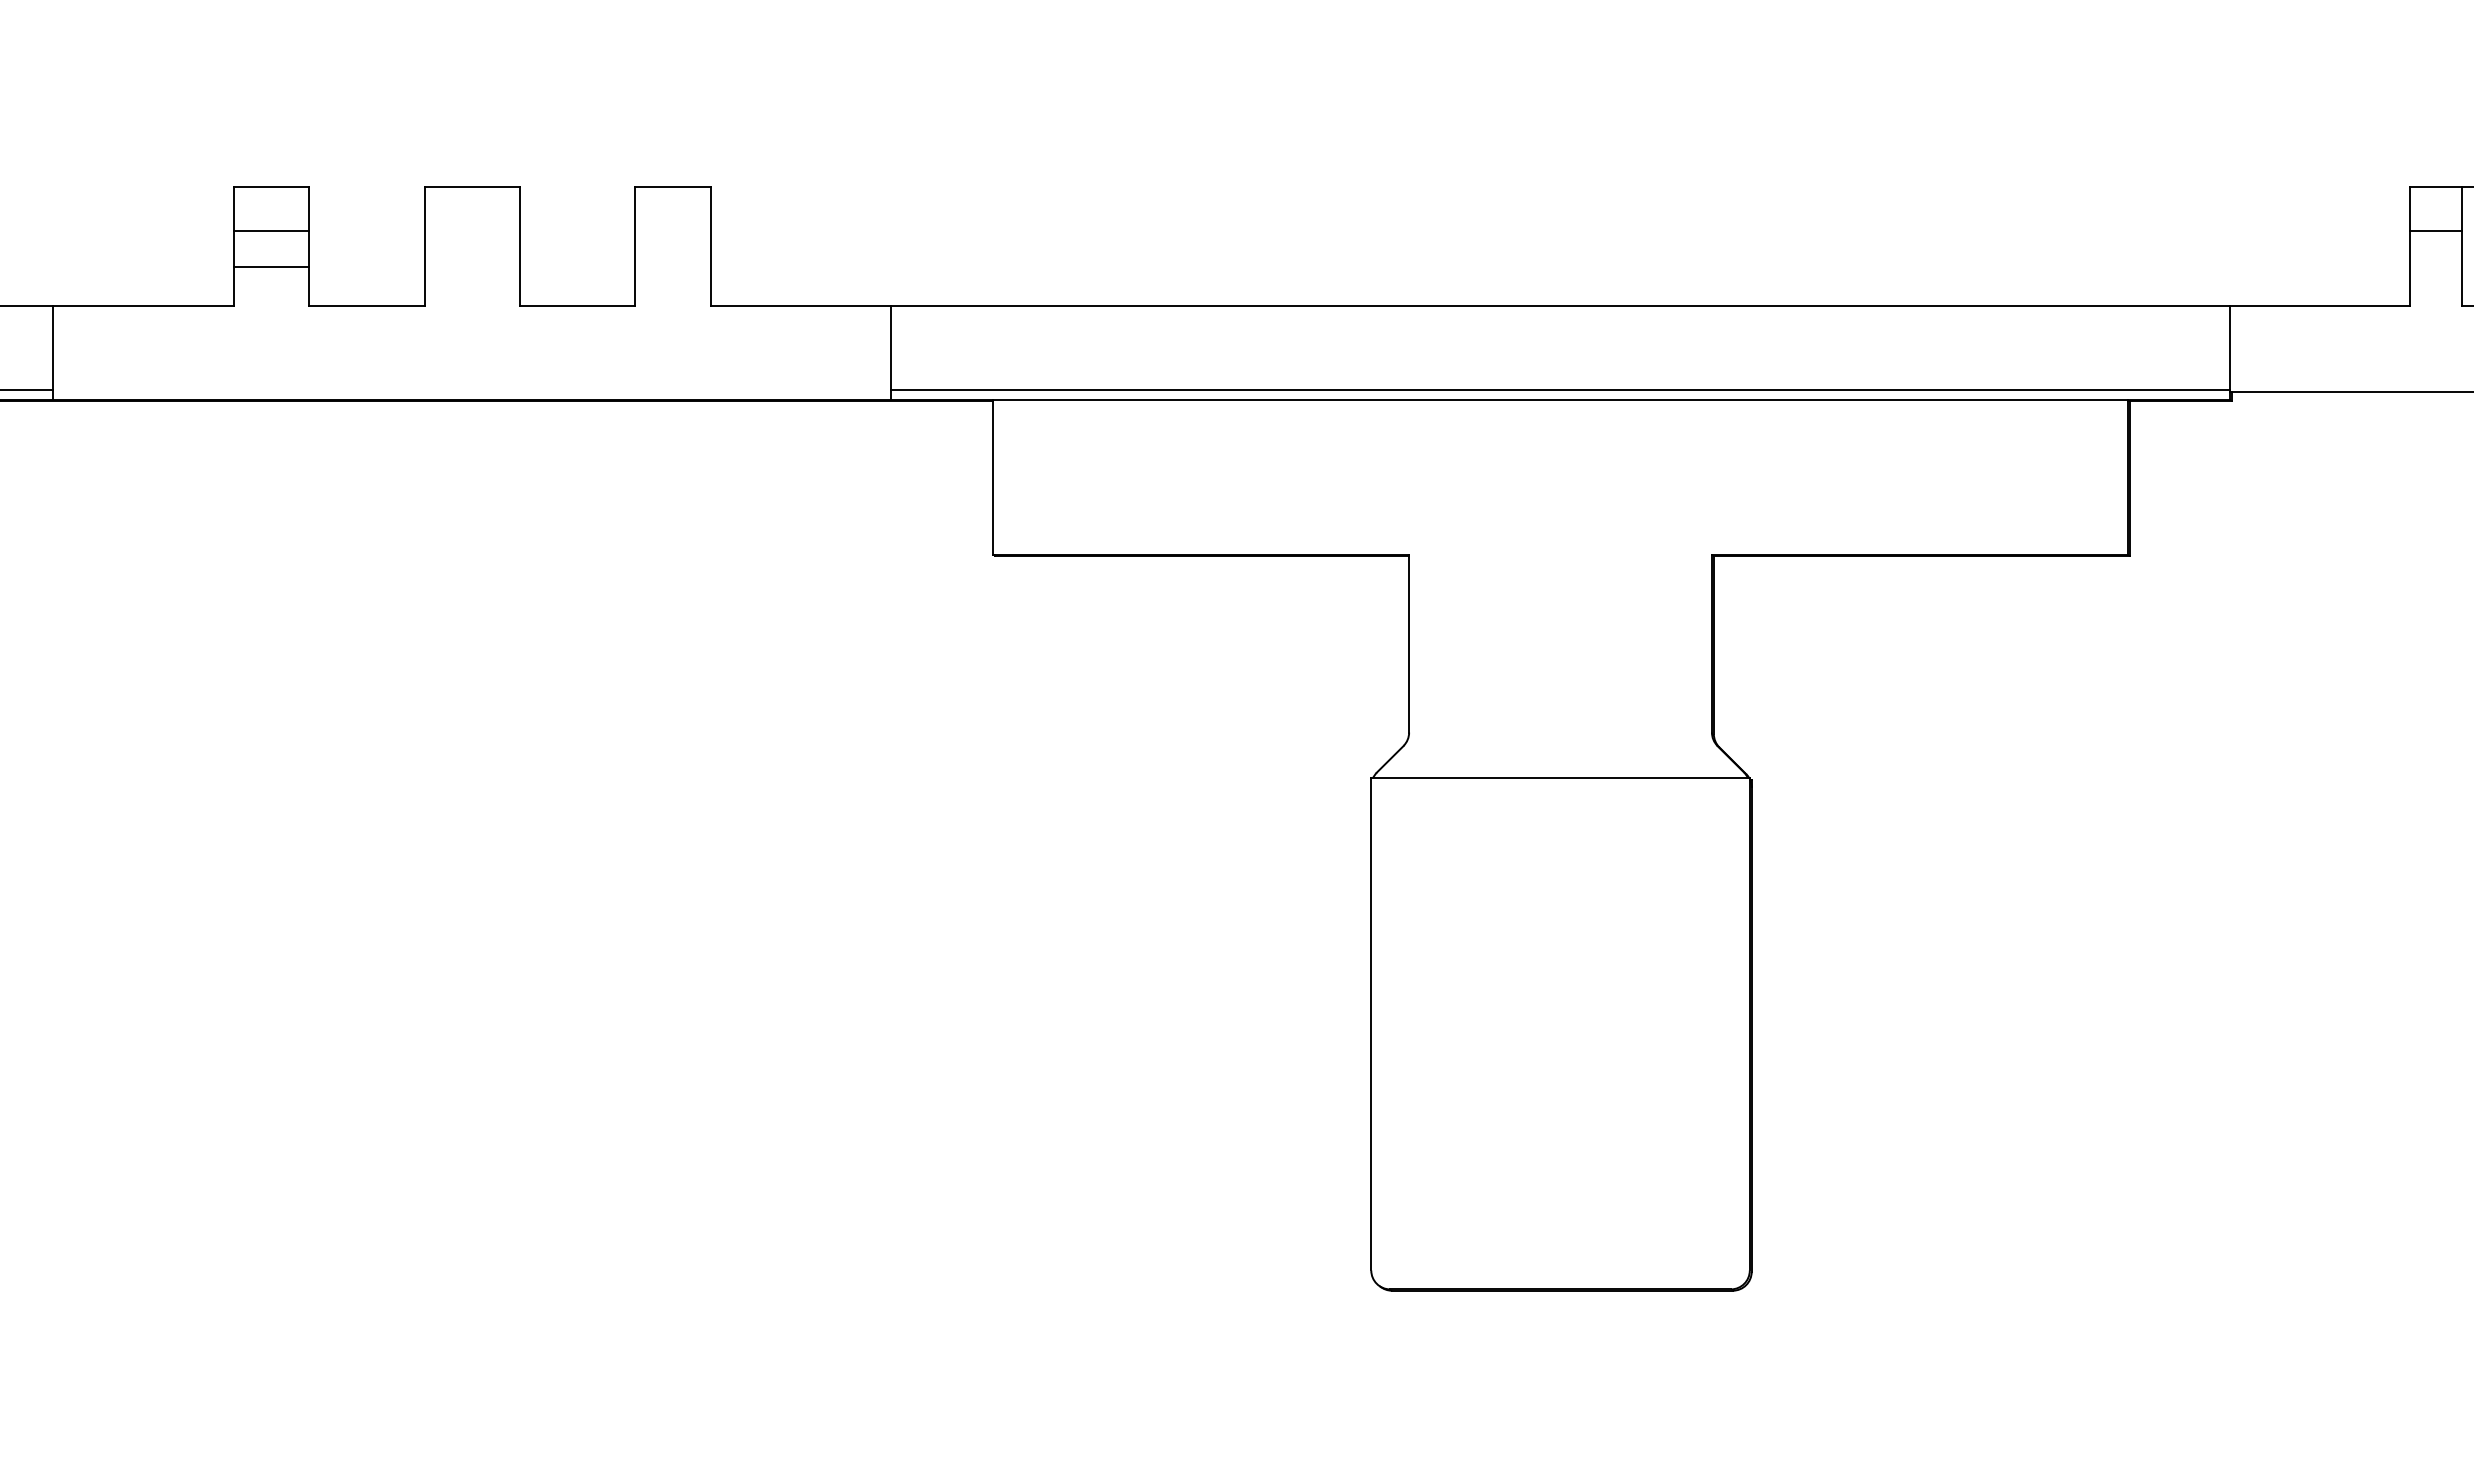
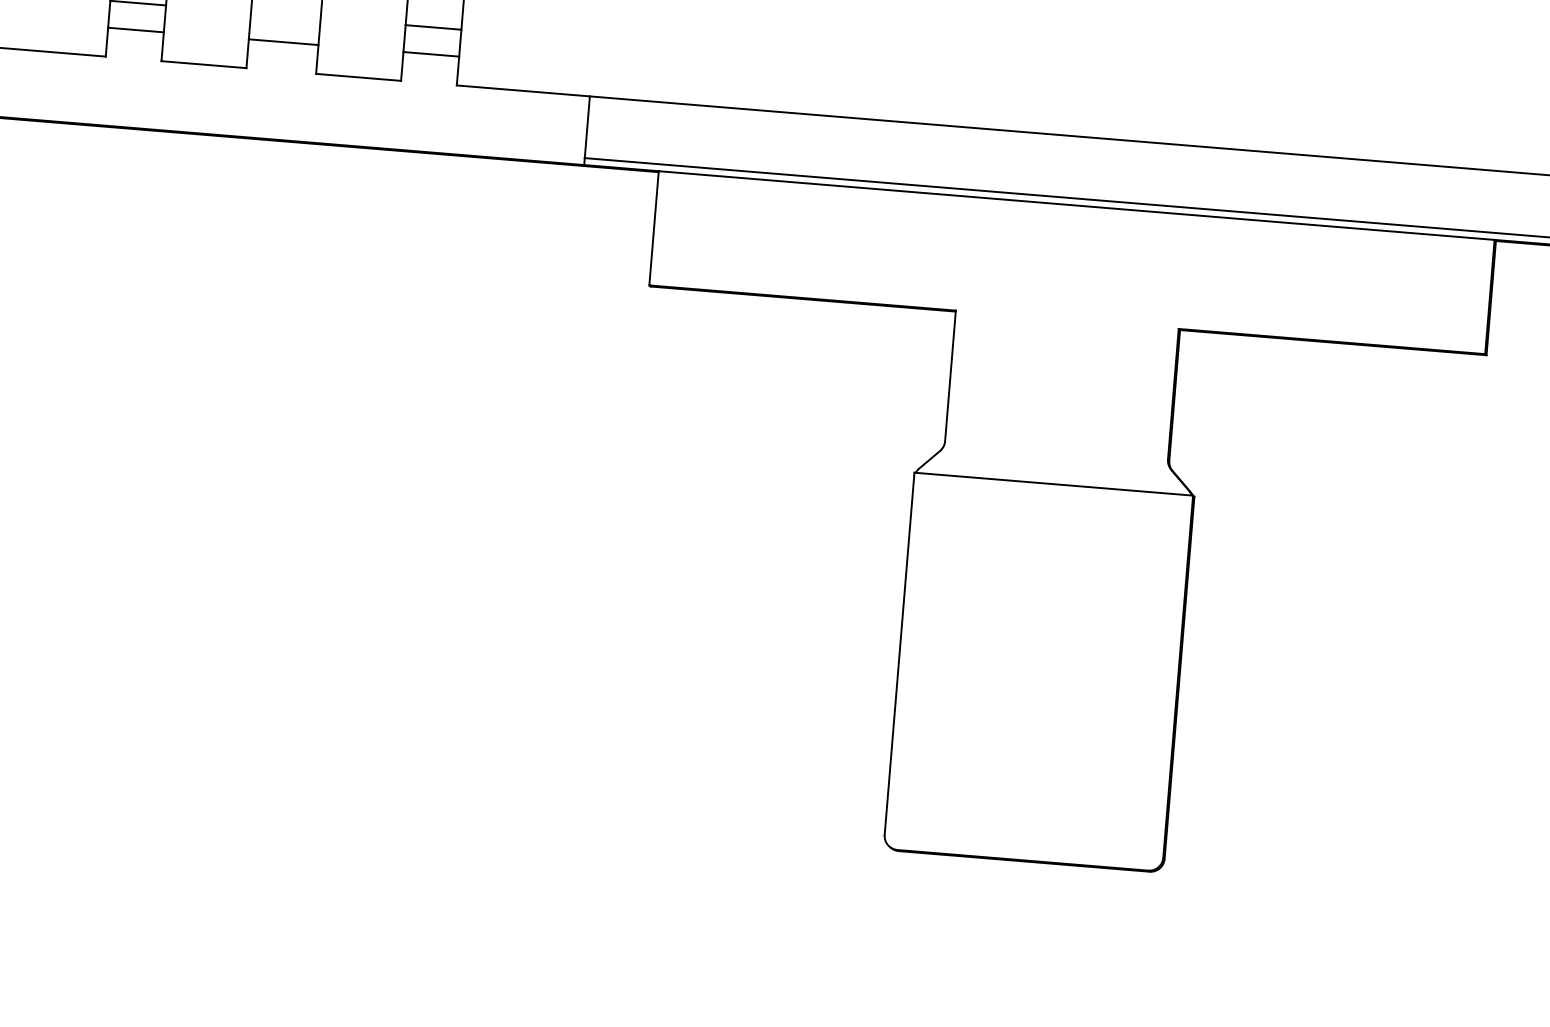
line: (672, 230) -> (433, 27), added
line: (471, 267) -> (283, 42), added
line: (672, 267) -> (431, 54), added

